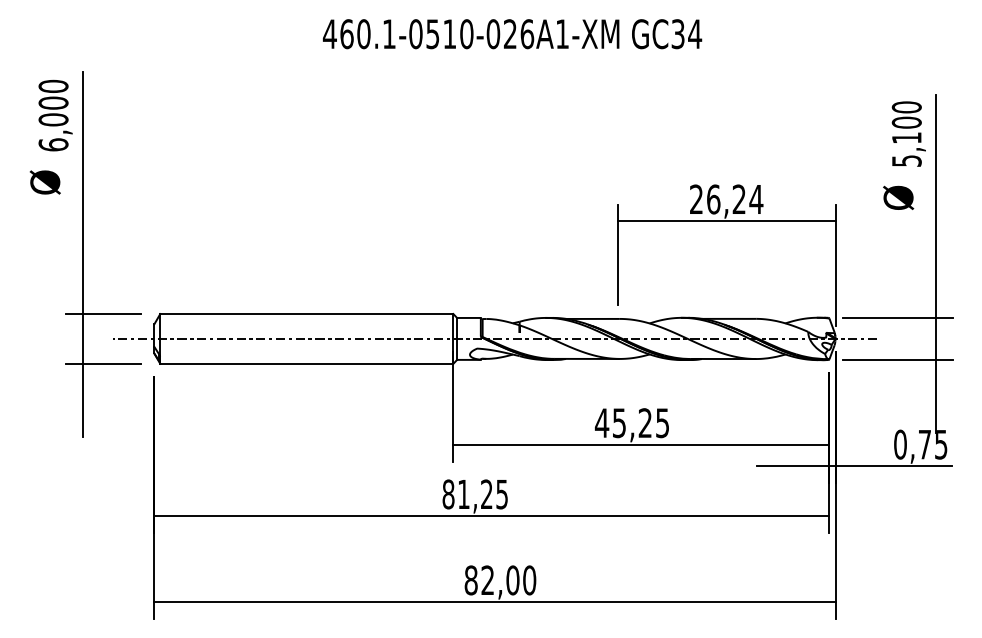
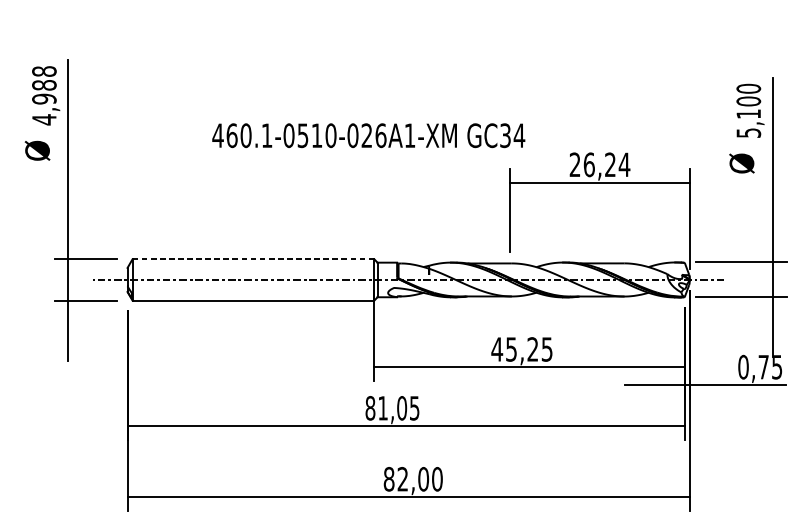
text: (512, 34) -> (368, 135), moved
text: (53, 115) -> (44, 95), 6,000 -> 4,988
line: (306, 314) -> (253, 259), solid -> dashed
text: (486, 494) -> (401, 408), 81,25 -> 81,05

